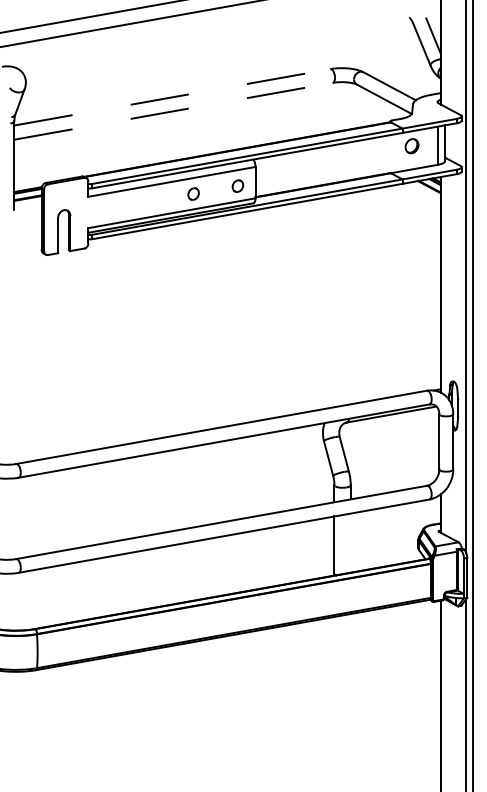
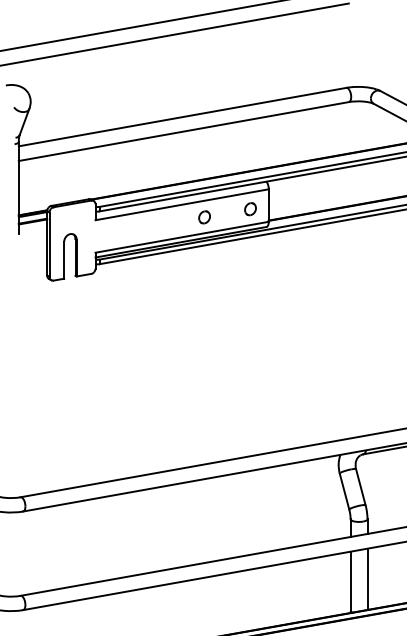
line: (172, 97) -> (182, 117), dashed -> solid
line: (173, 111) -> (183, 131), dashed -> solid
line: (350, 542) -> (367, 578), added

